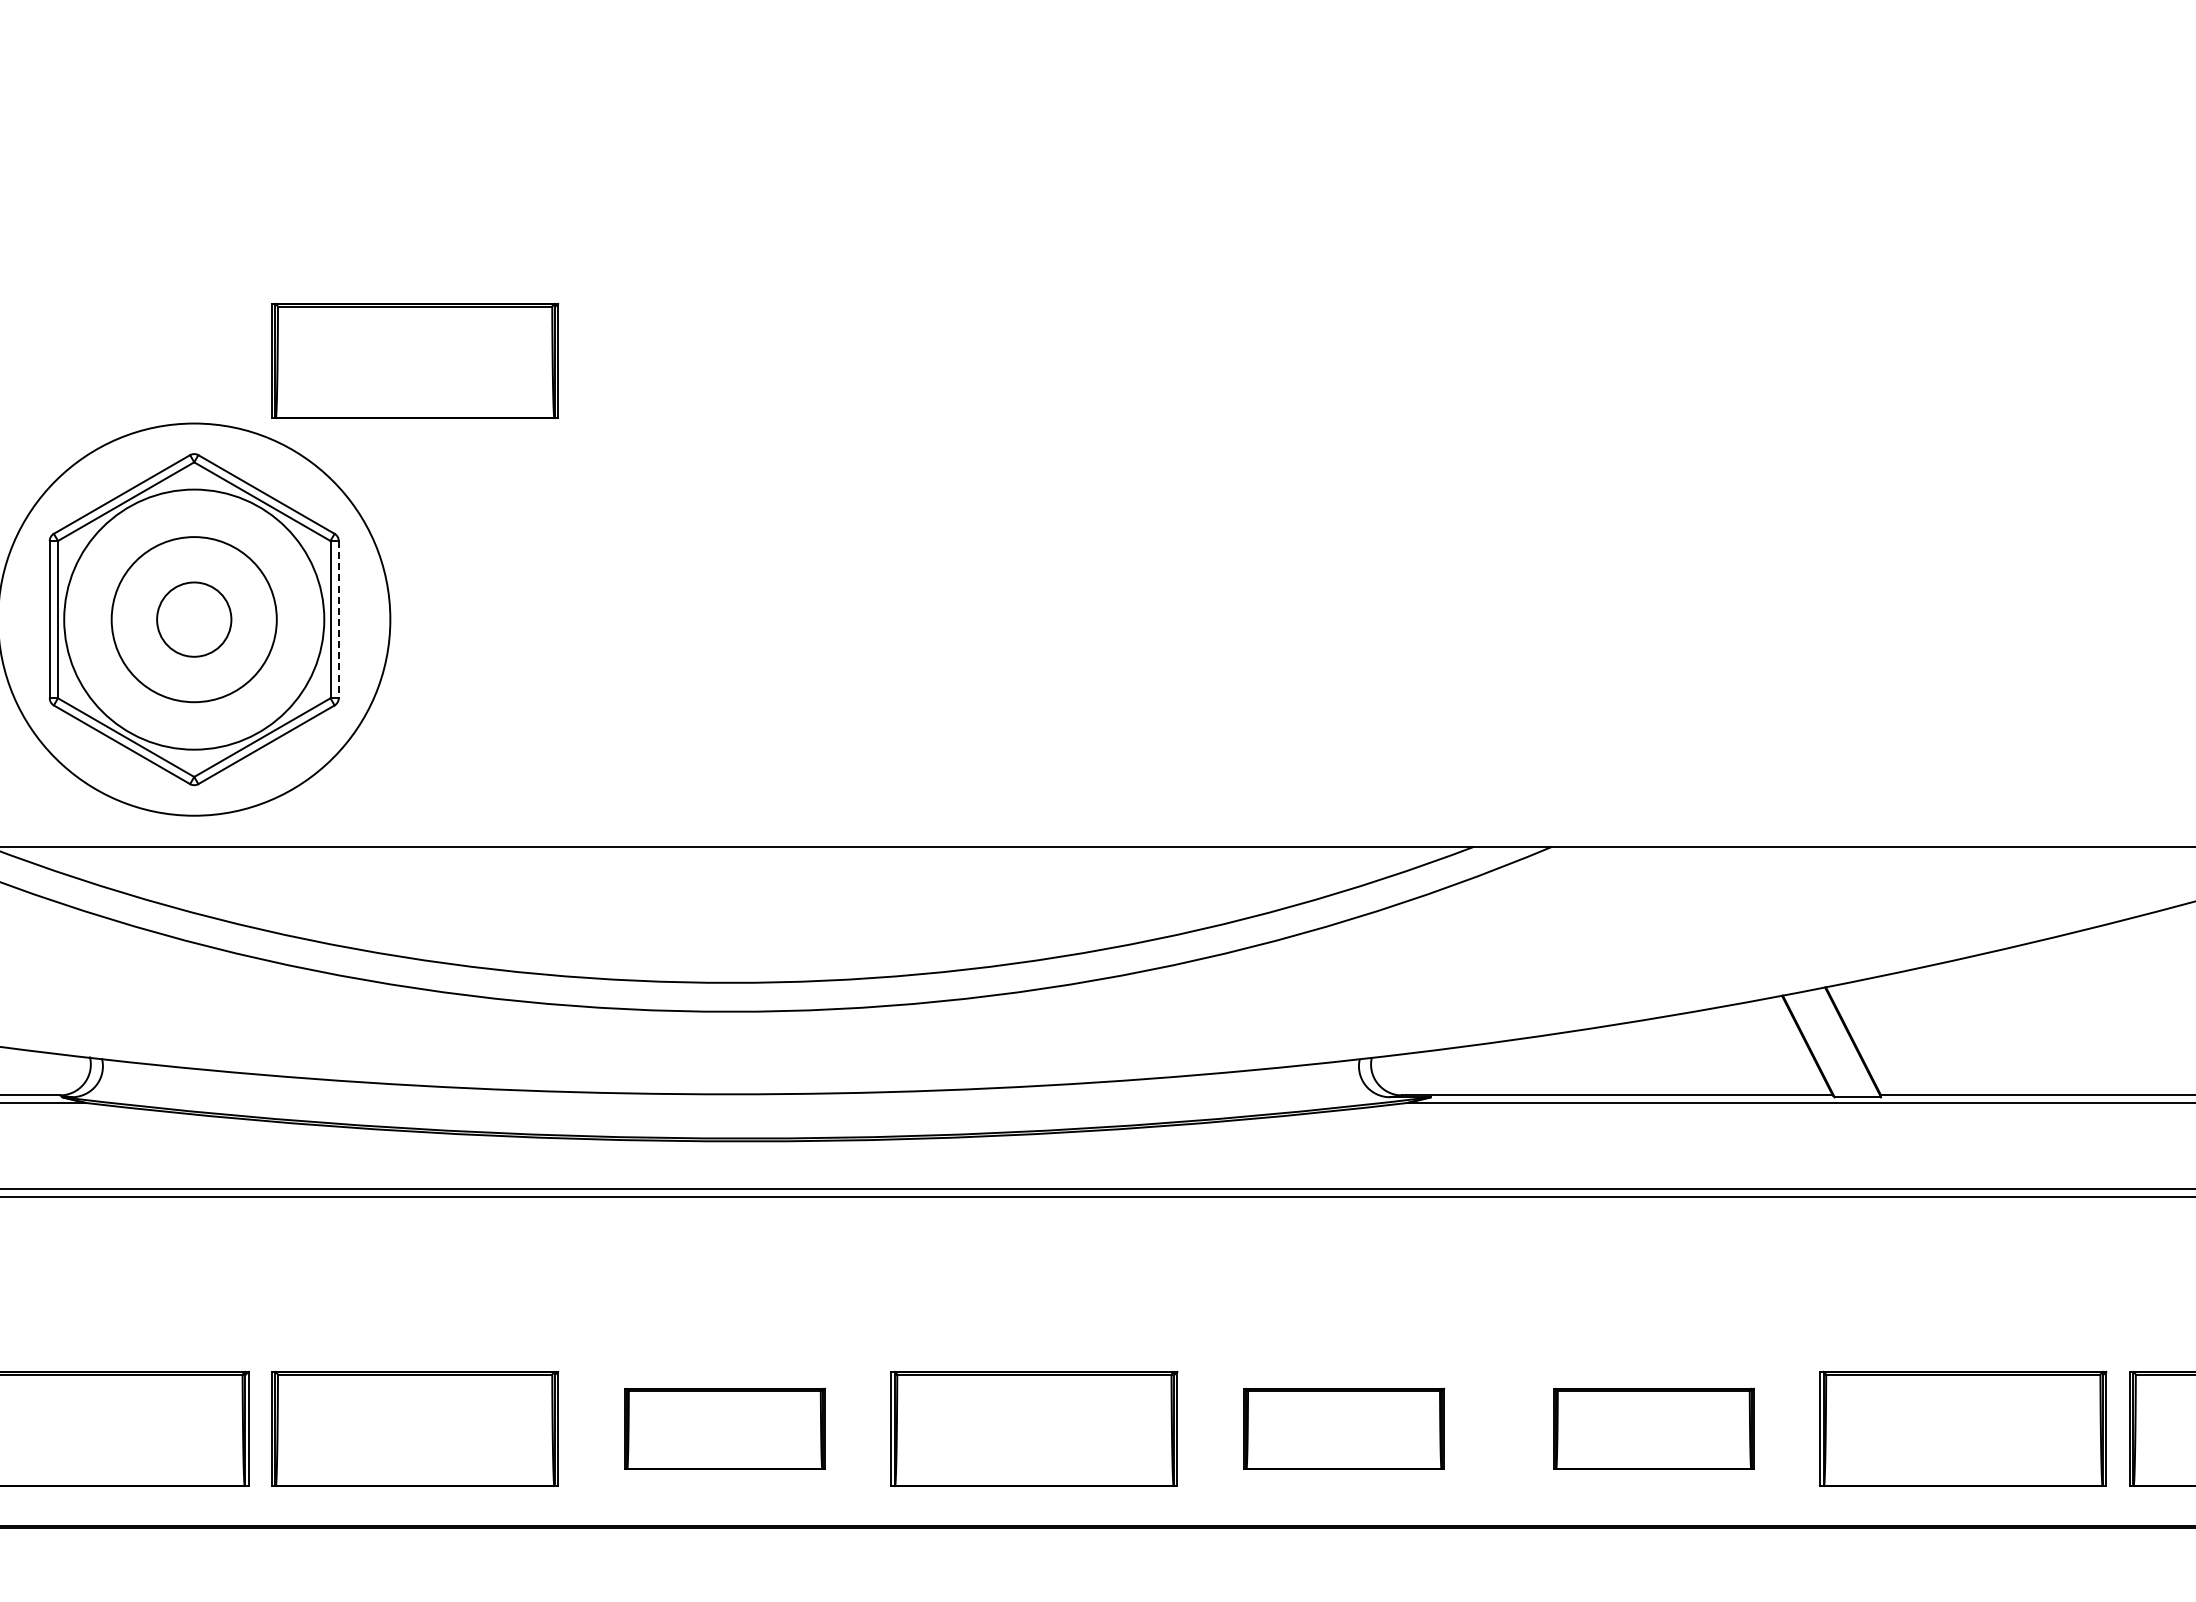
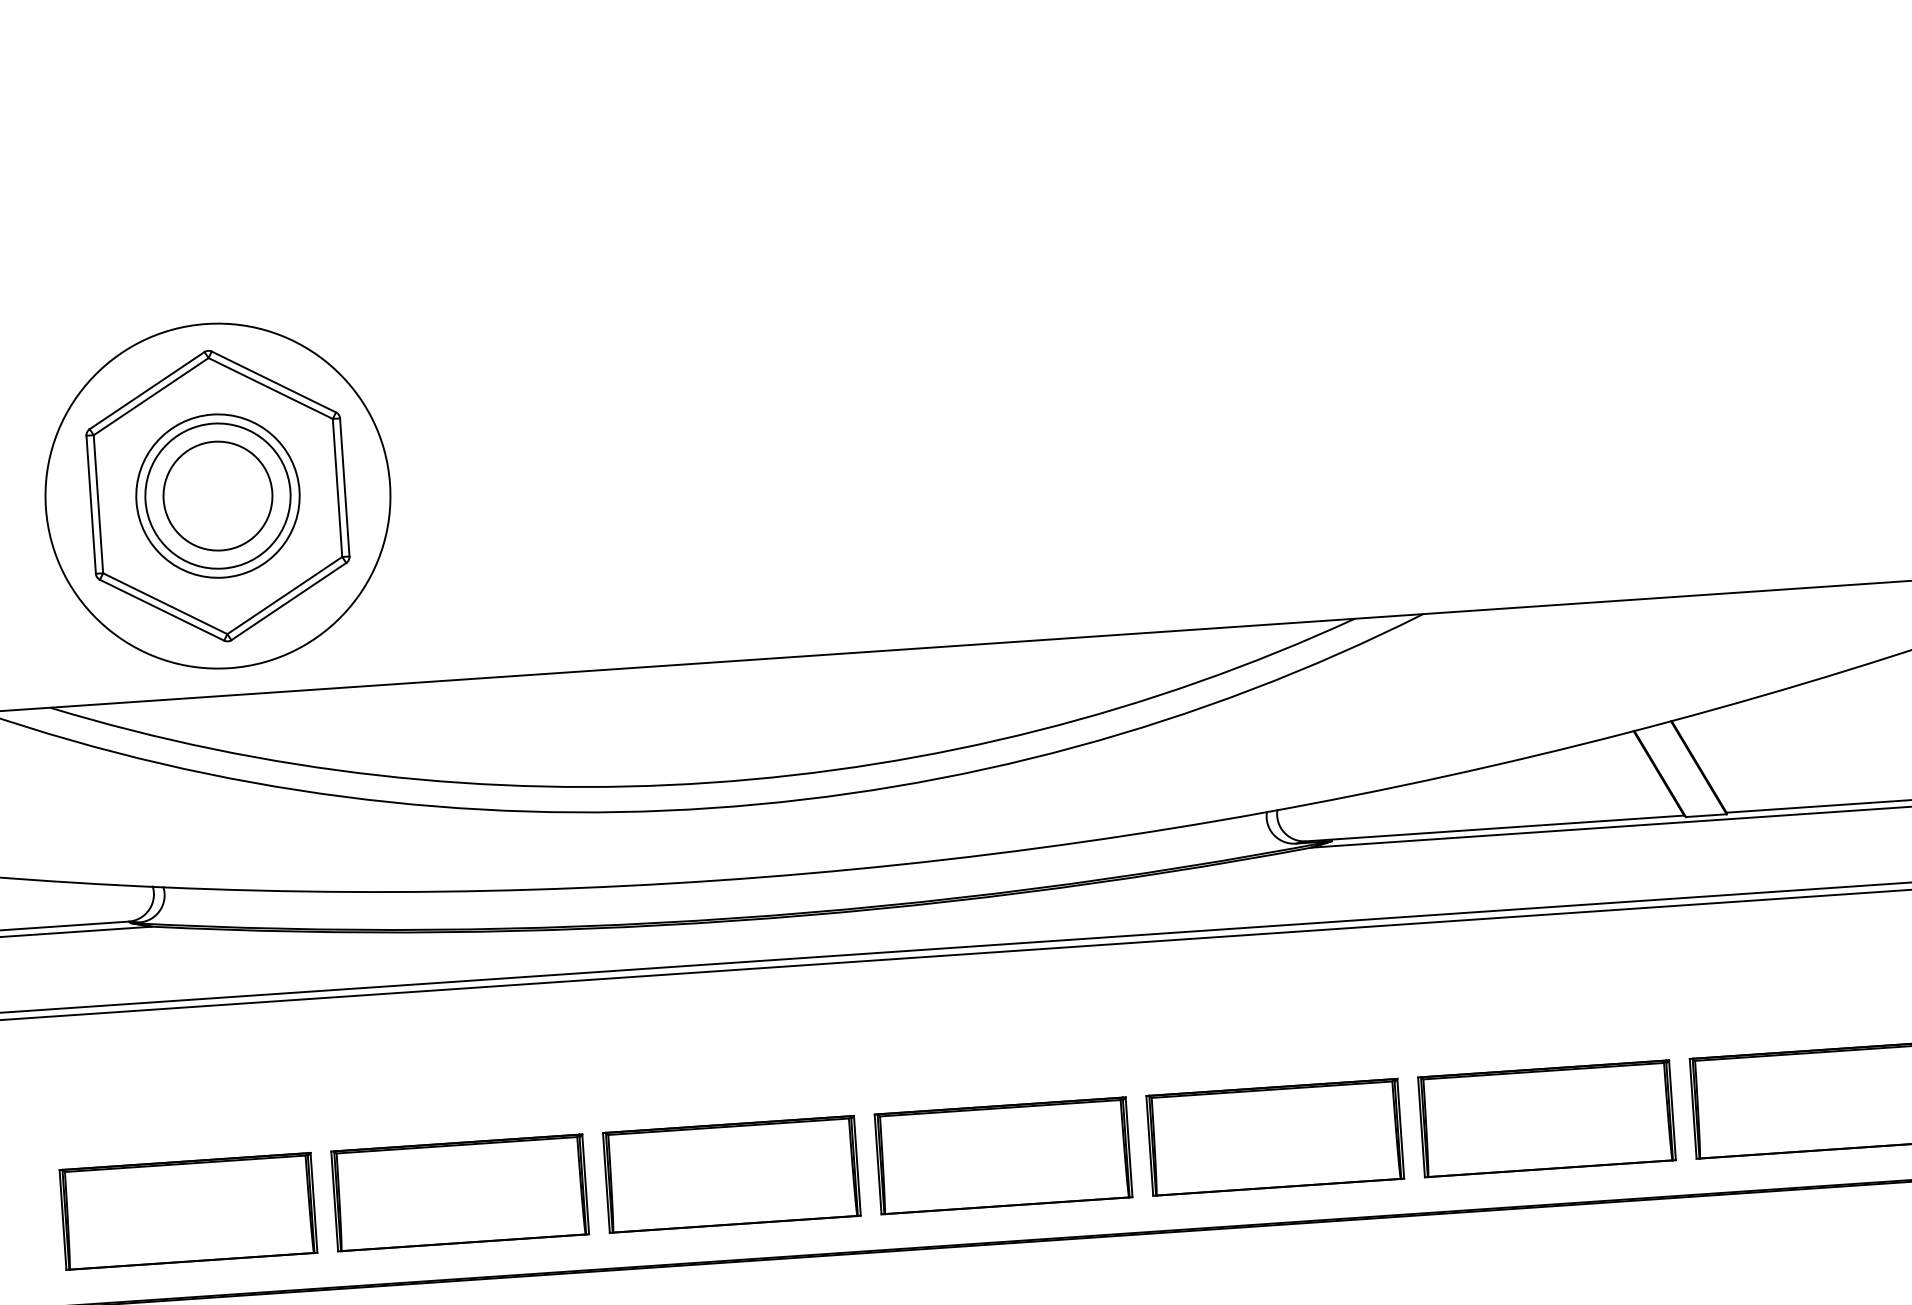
part: (415, 360) -> (396, 255), removed
circle: (194, 619) -> (218, 495), size x0.71
circle: (194, 619) -> (218, 495), size x1.67
line: (338, 619) -> (344, 487), dashed -> solid
part: (724, 1428) -> (731, 1174), size x1.43
part: (1343, 1428) -> (1274, 1137), size x1.43
part: (1653, 1428) -> (1546, 1118), size x1.43

